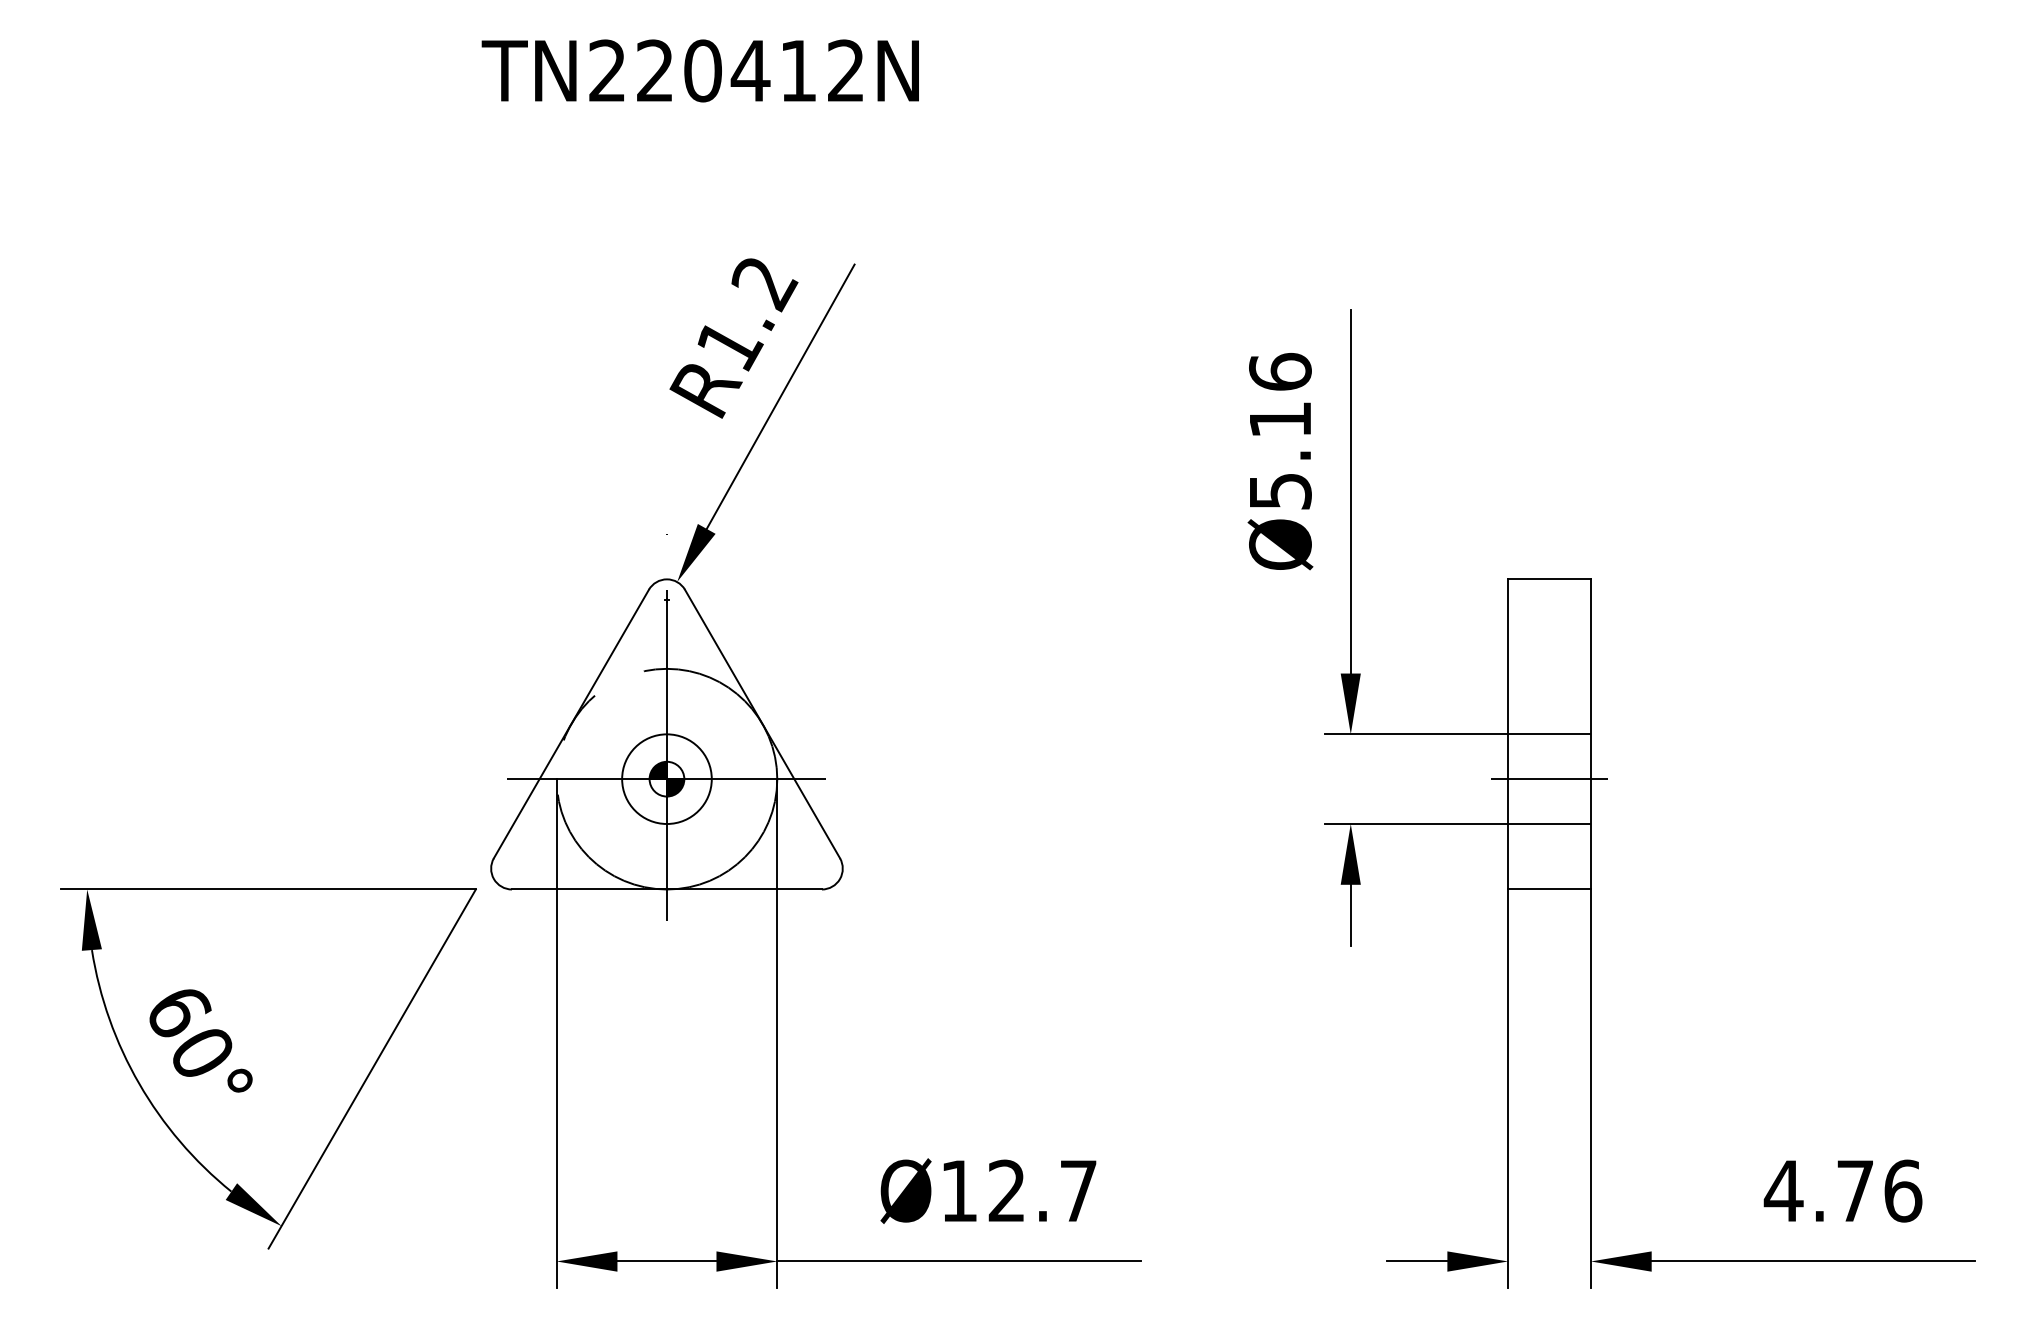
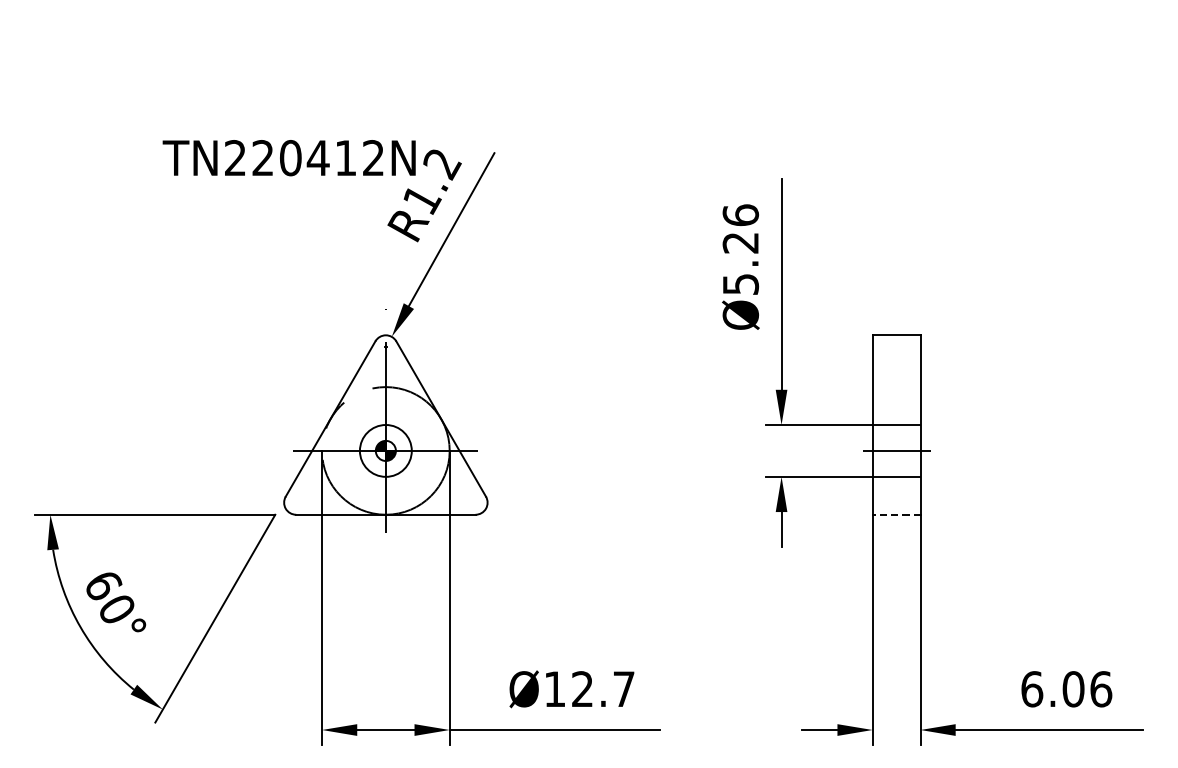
text: (699, 71) -> (288, 158), moved
text: (1279, 420) -> (740, 243), Ø5.16 -> Ø5.26
line: (1549, 889) -> (896, 514), solid -> dashed
text: (1819, 1191) -> (1052, 689), 4.76 -> 6.06

